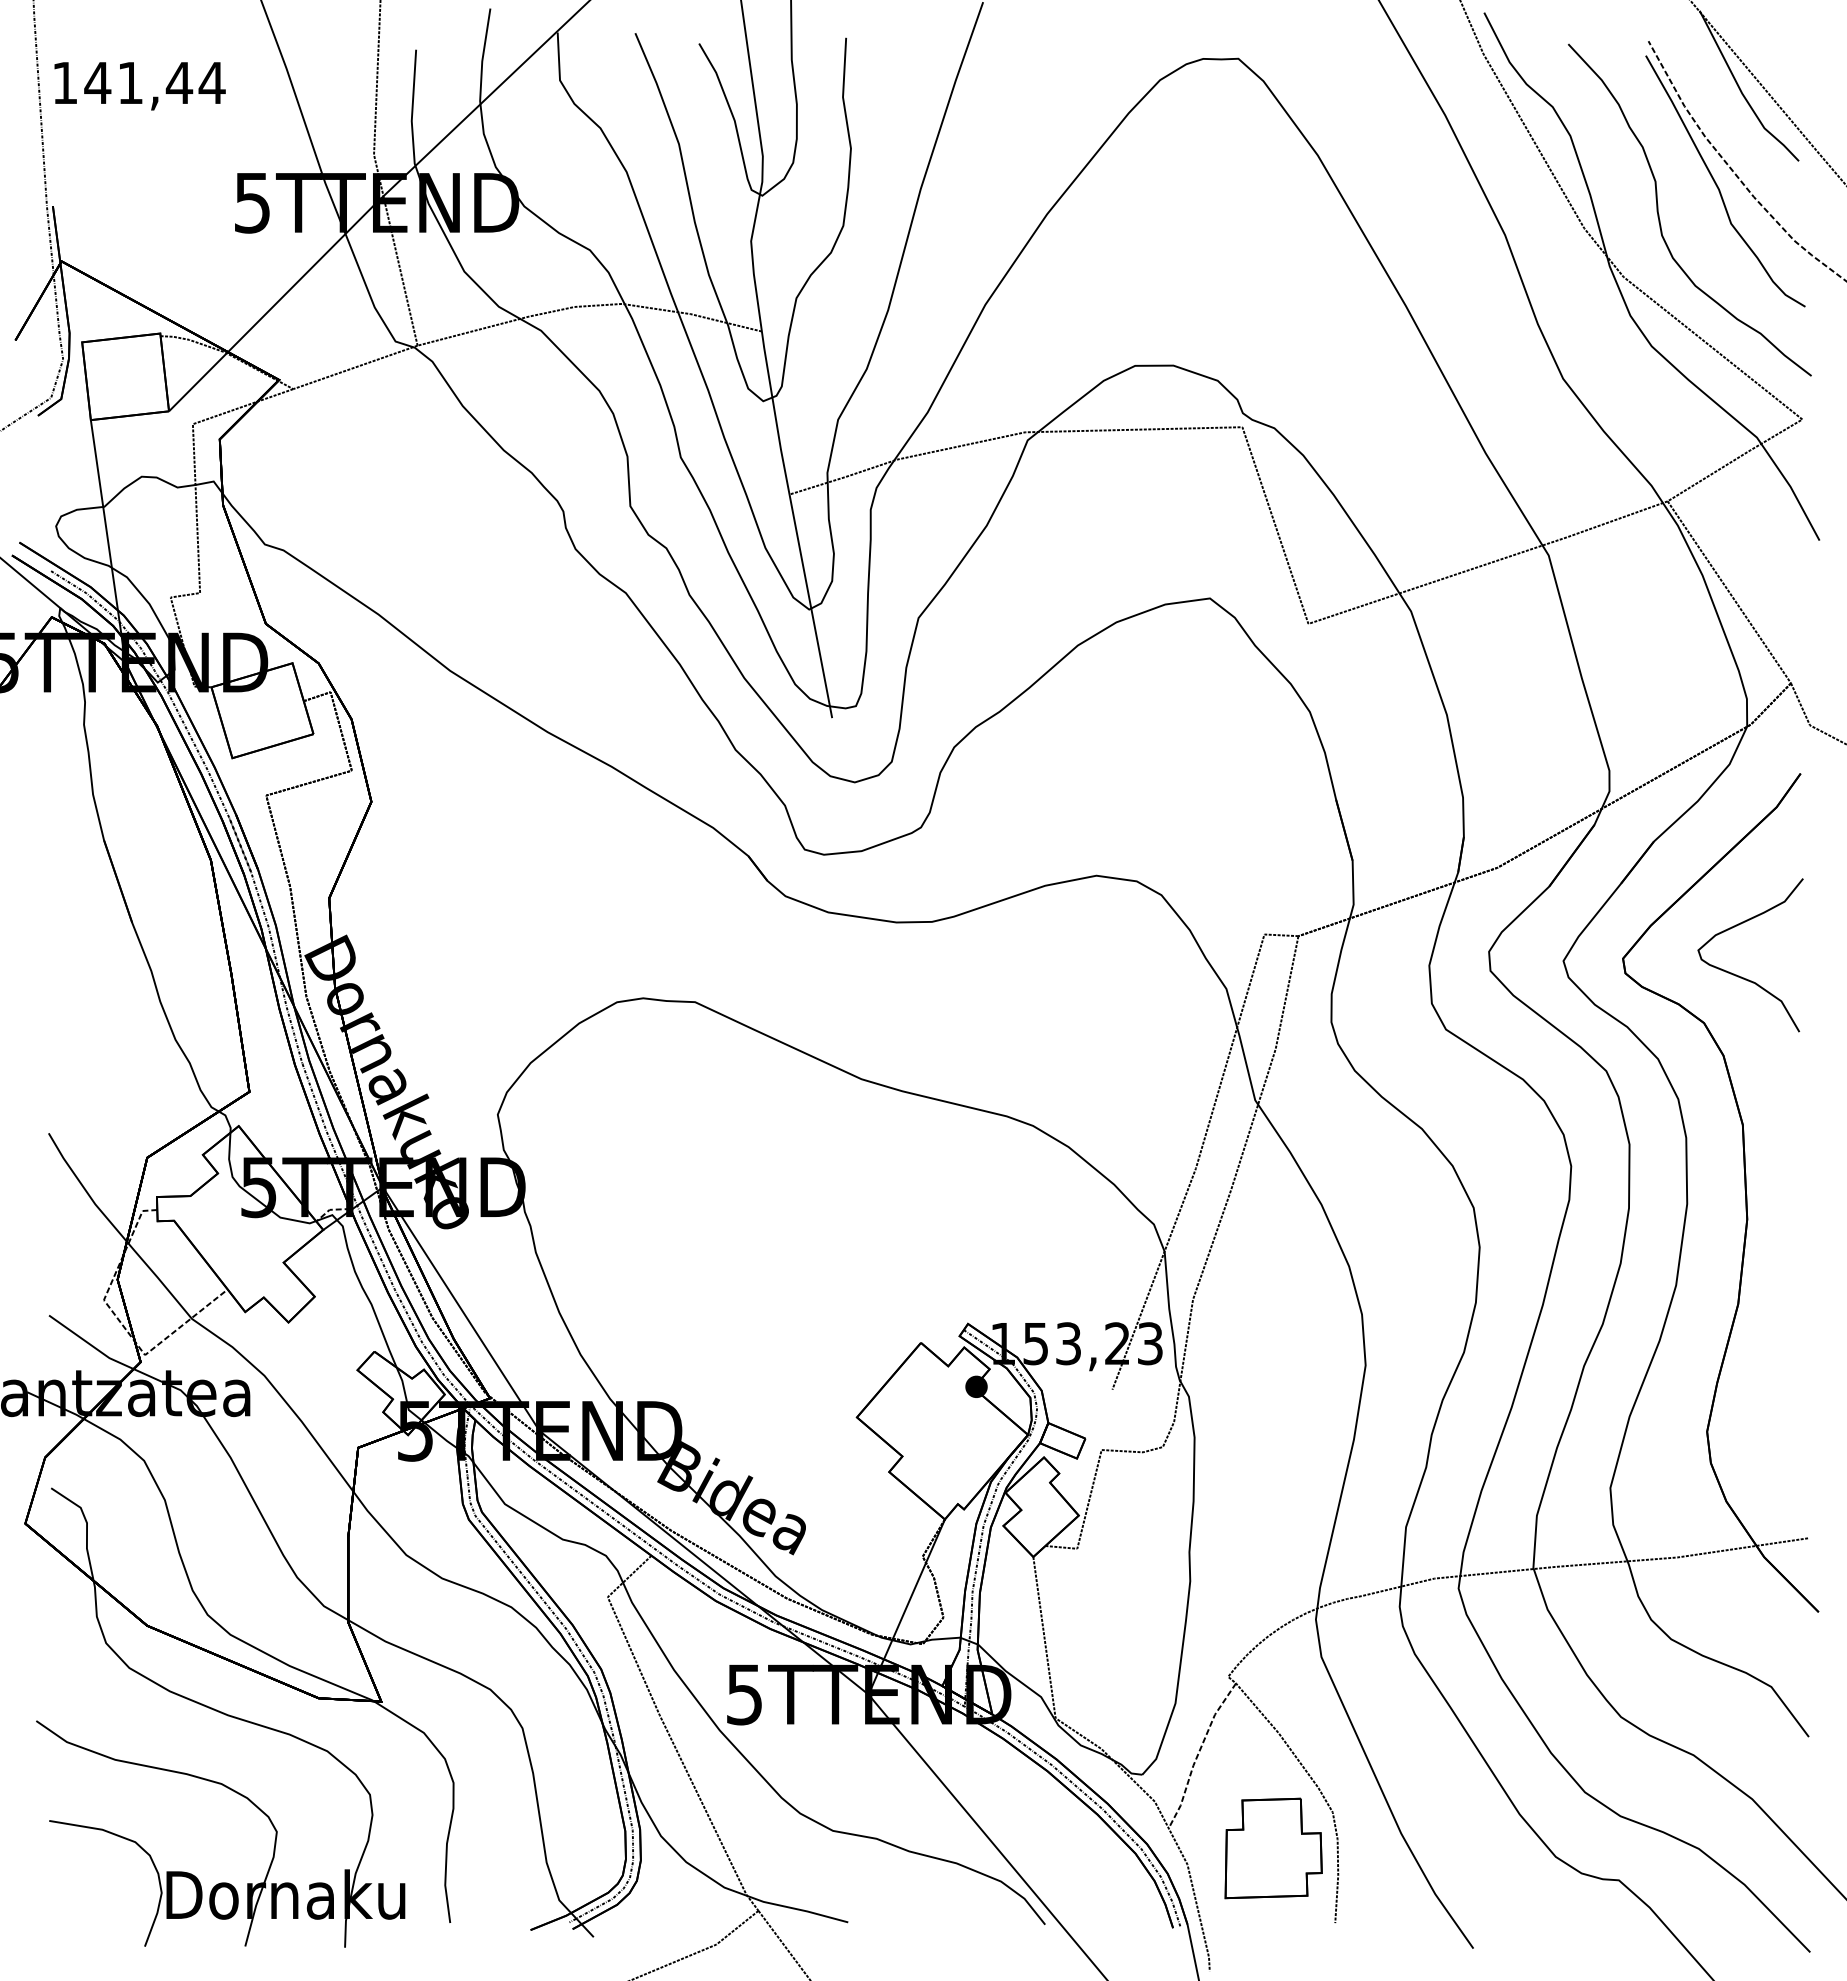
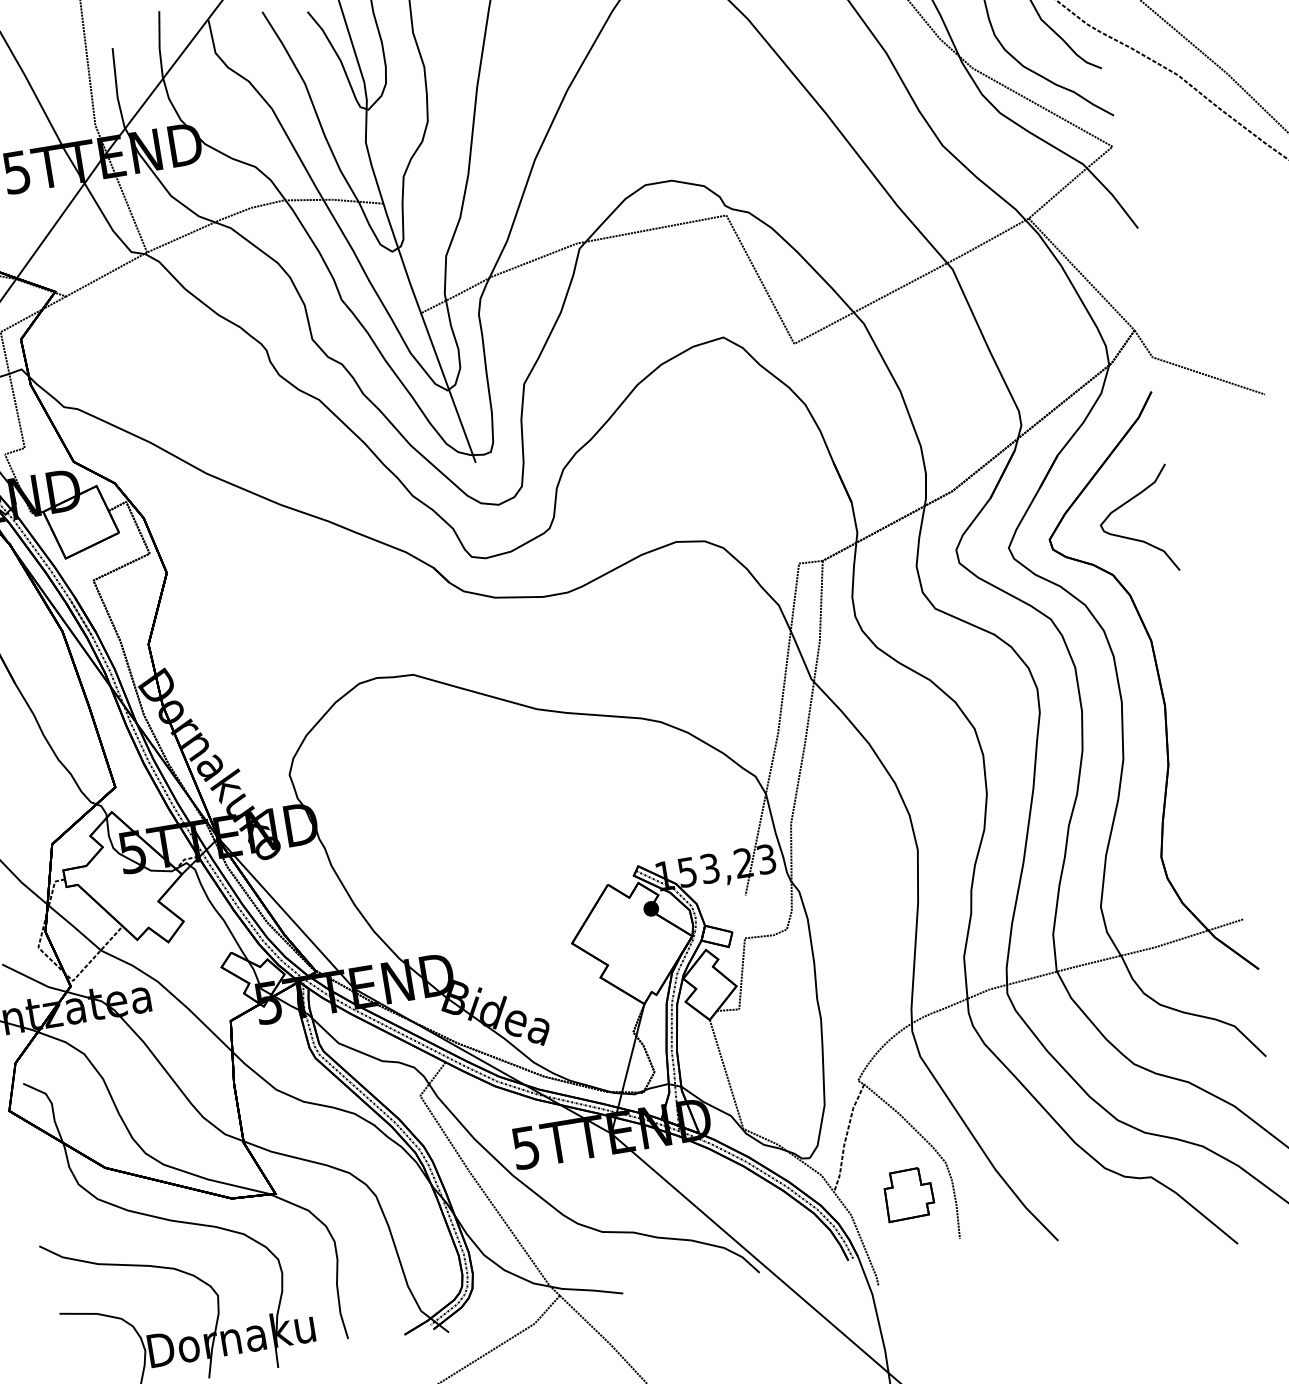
part: (1273, 1848) -> (908, 1194), size x0.7

